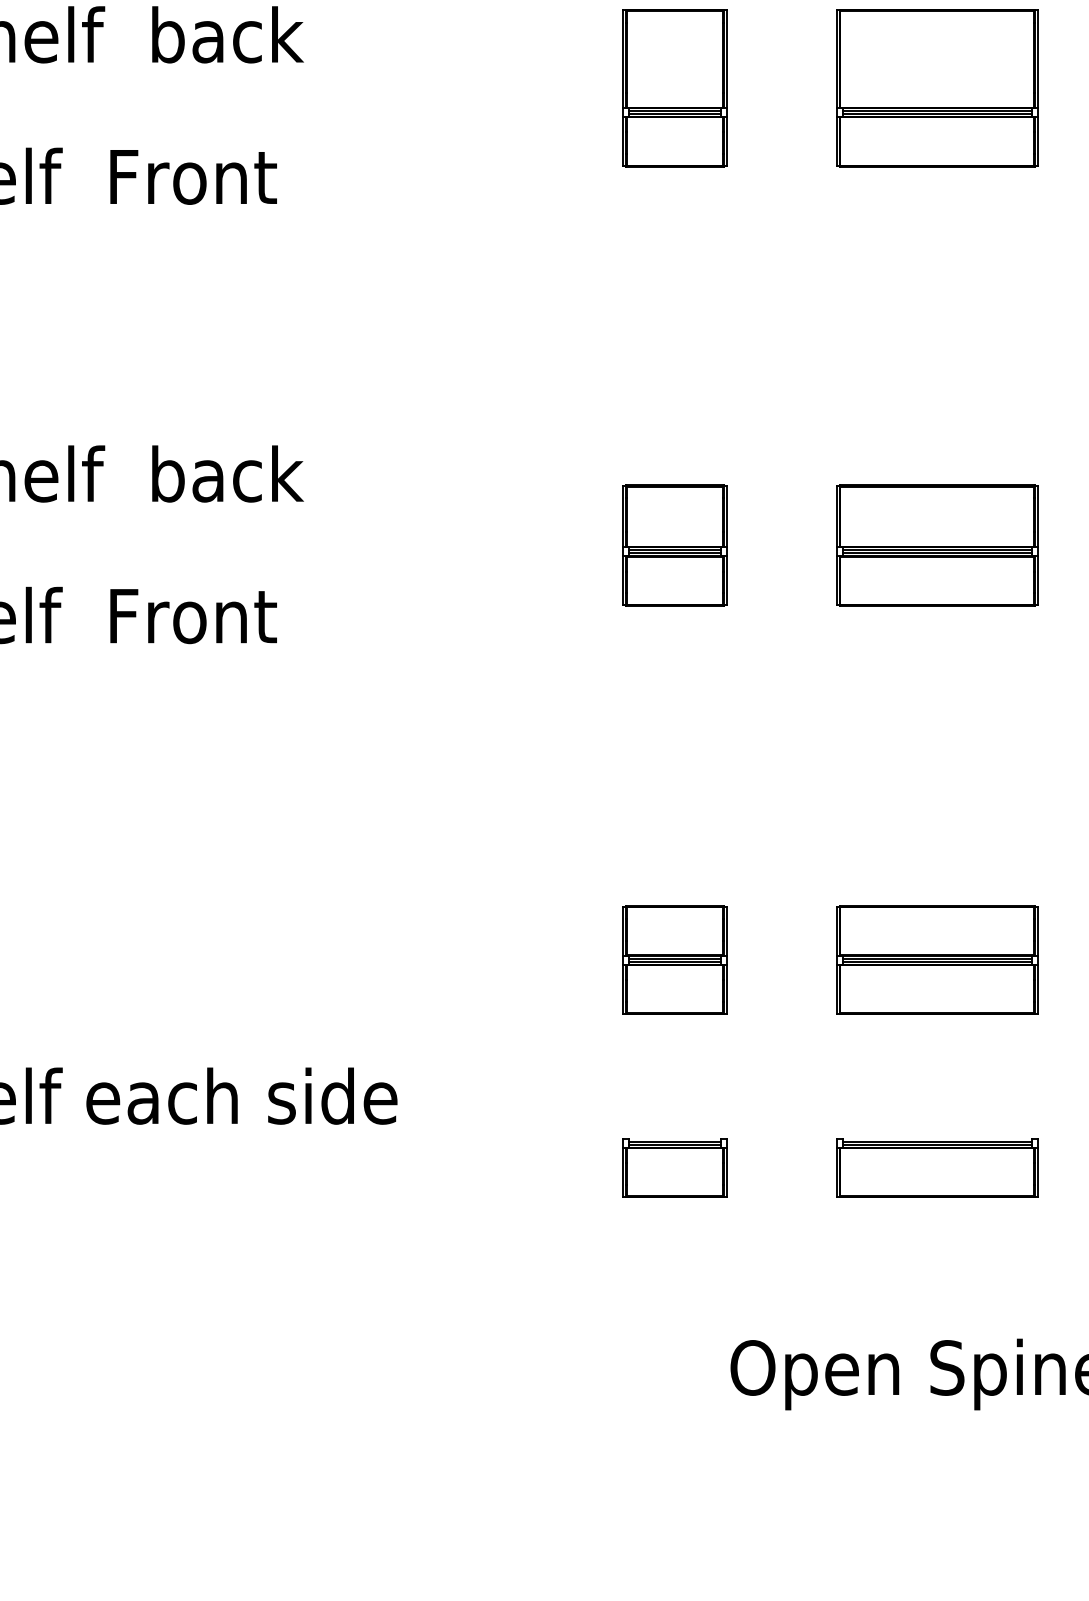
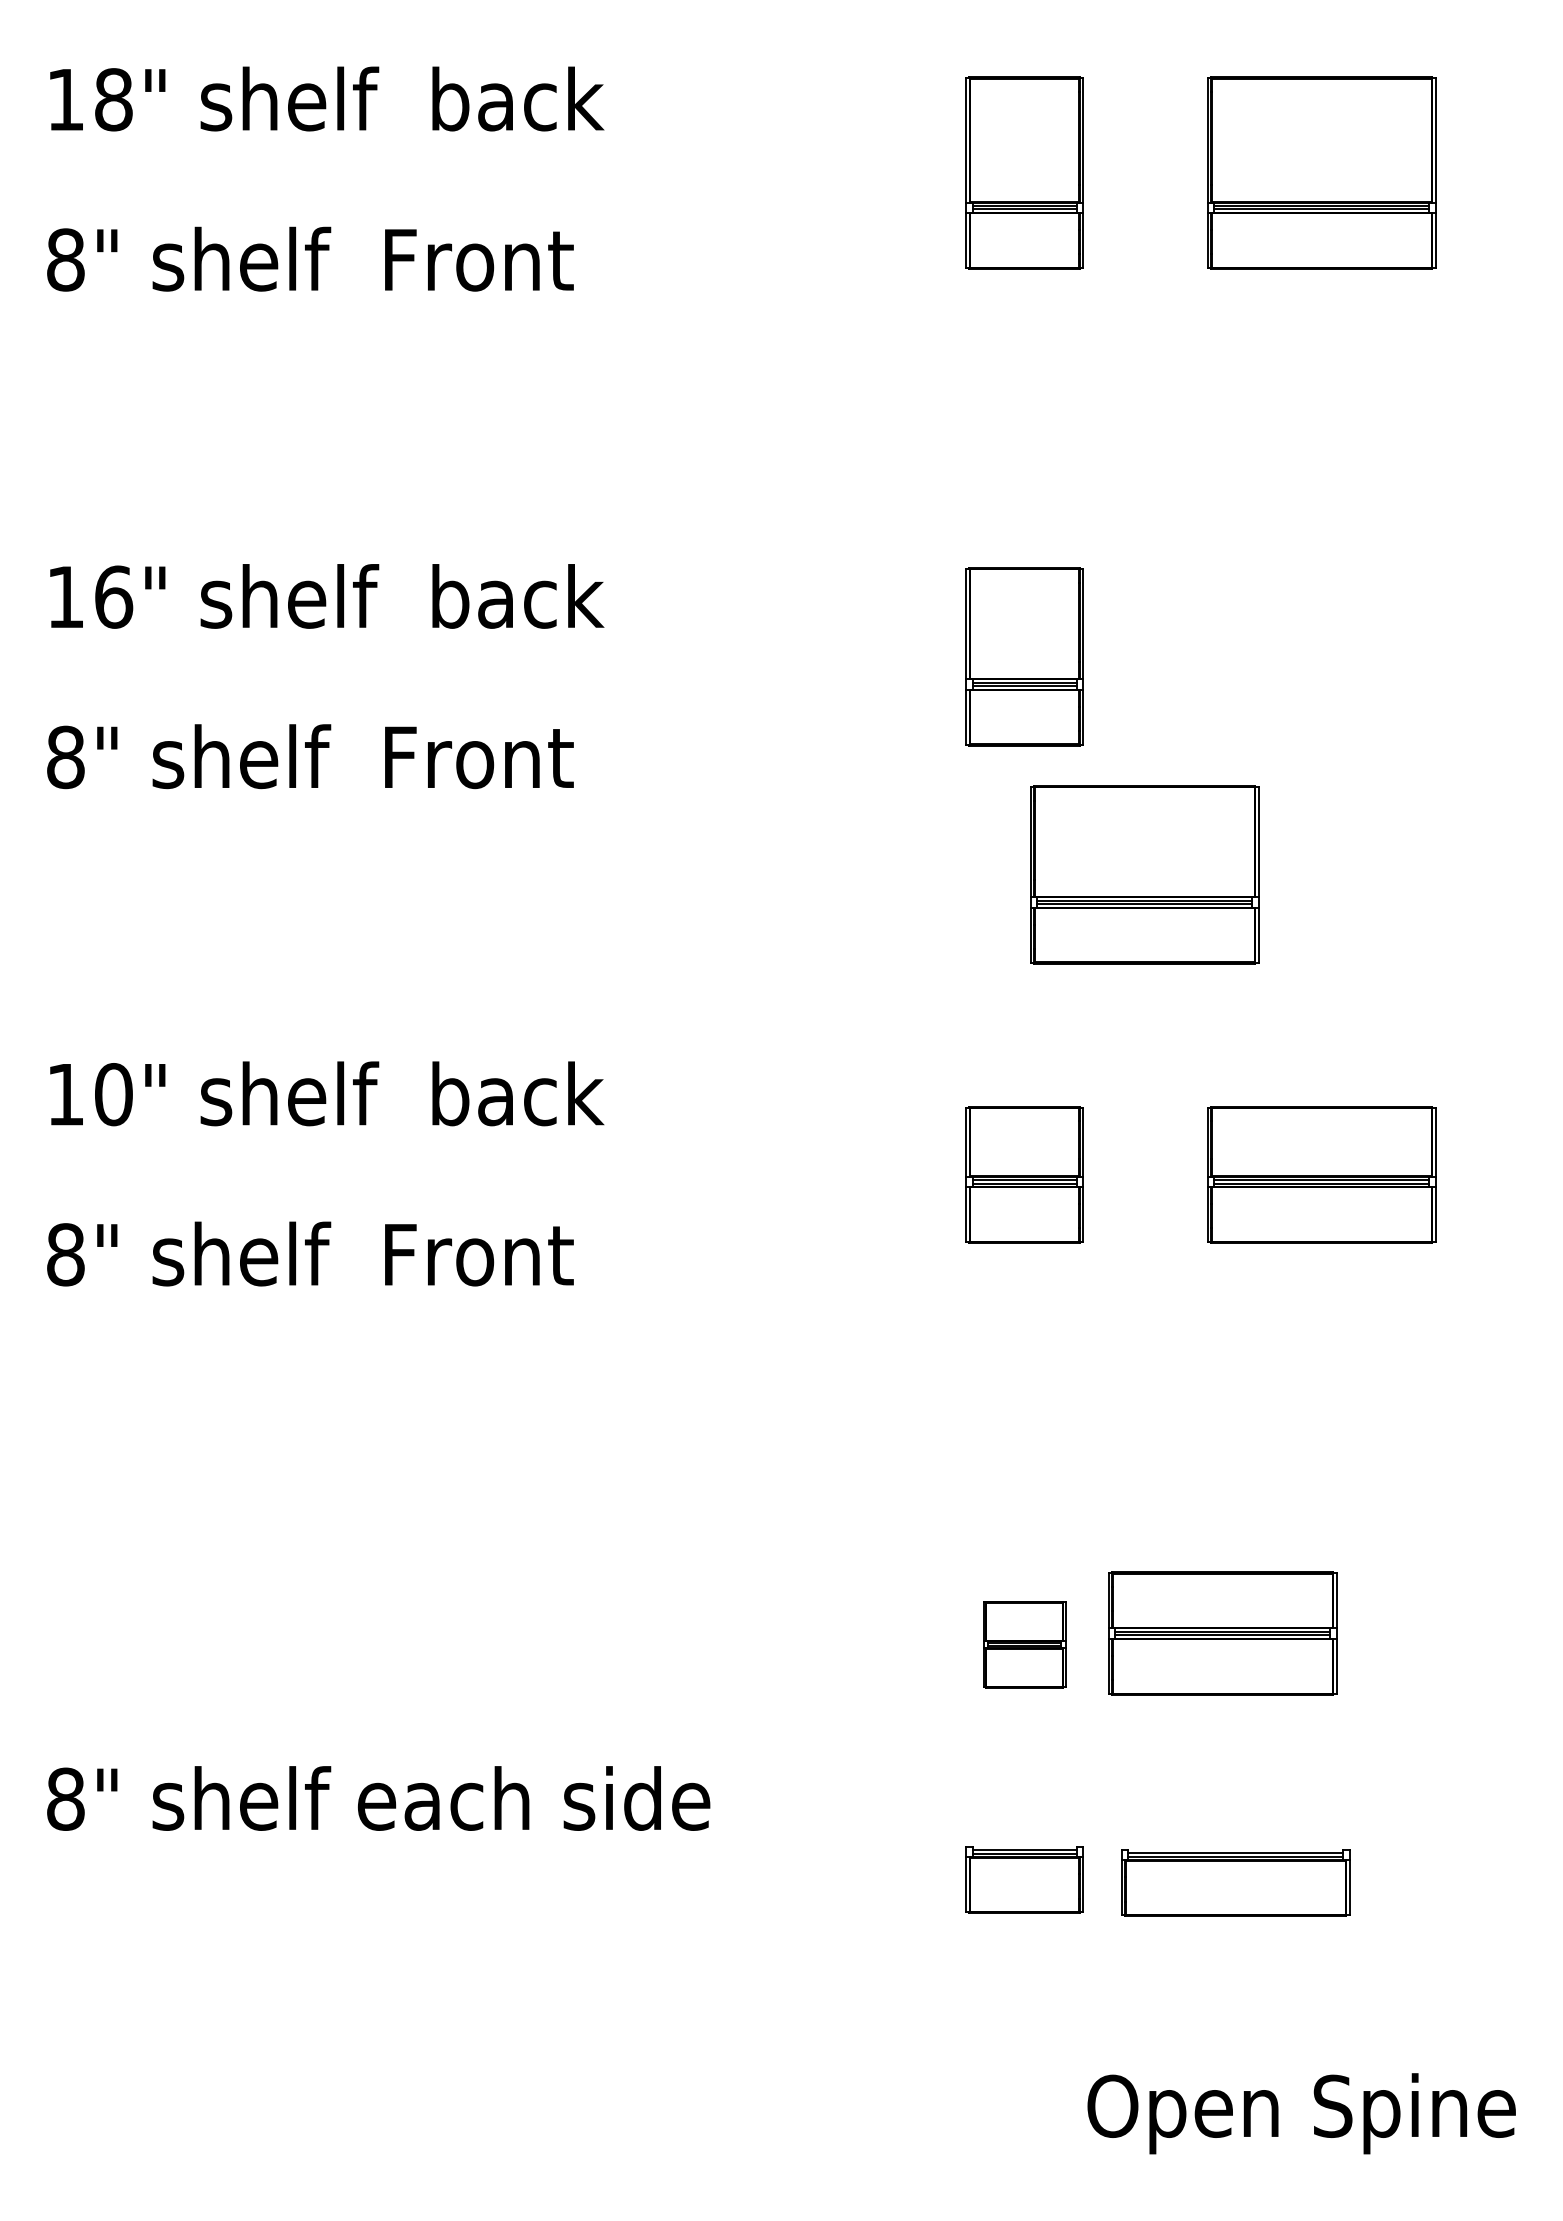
part: (937, 87) -> (1144, 874), moved
part: (674, 960) -> (1024, 1644), size x0.7
part: (937, 960) -> (1222, 1633), moved
part: (937, 1167) -> (1235, 1882), moved

